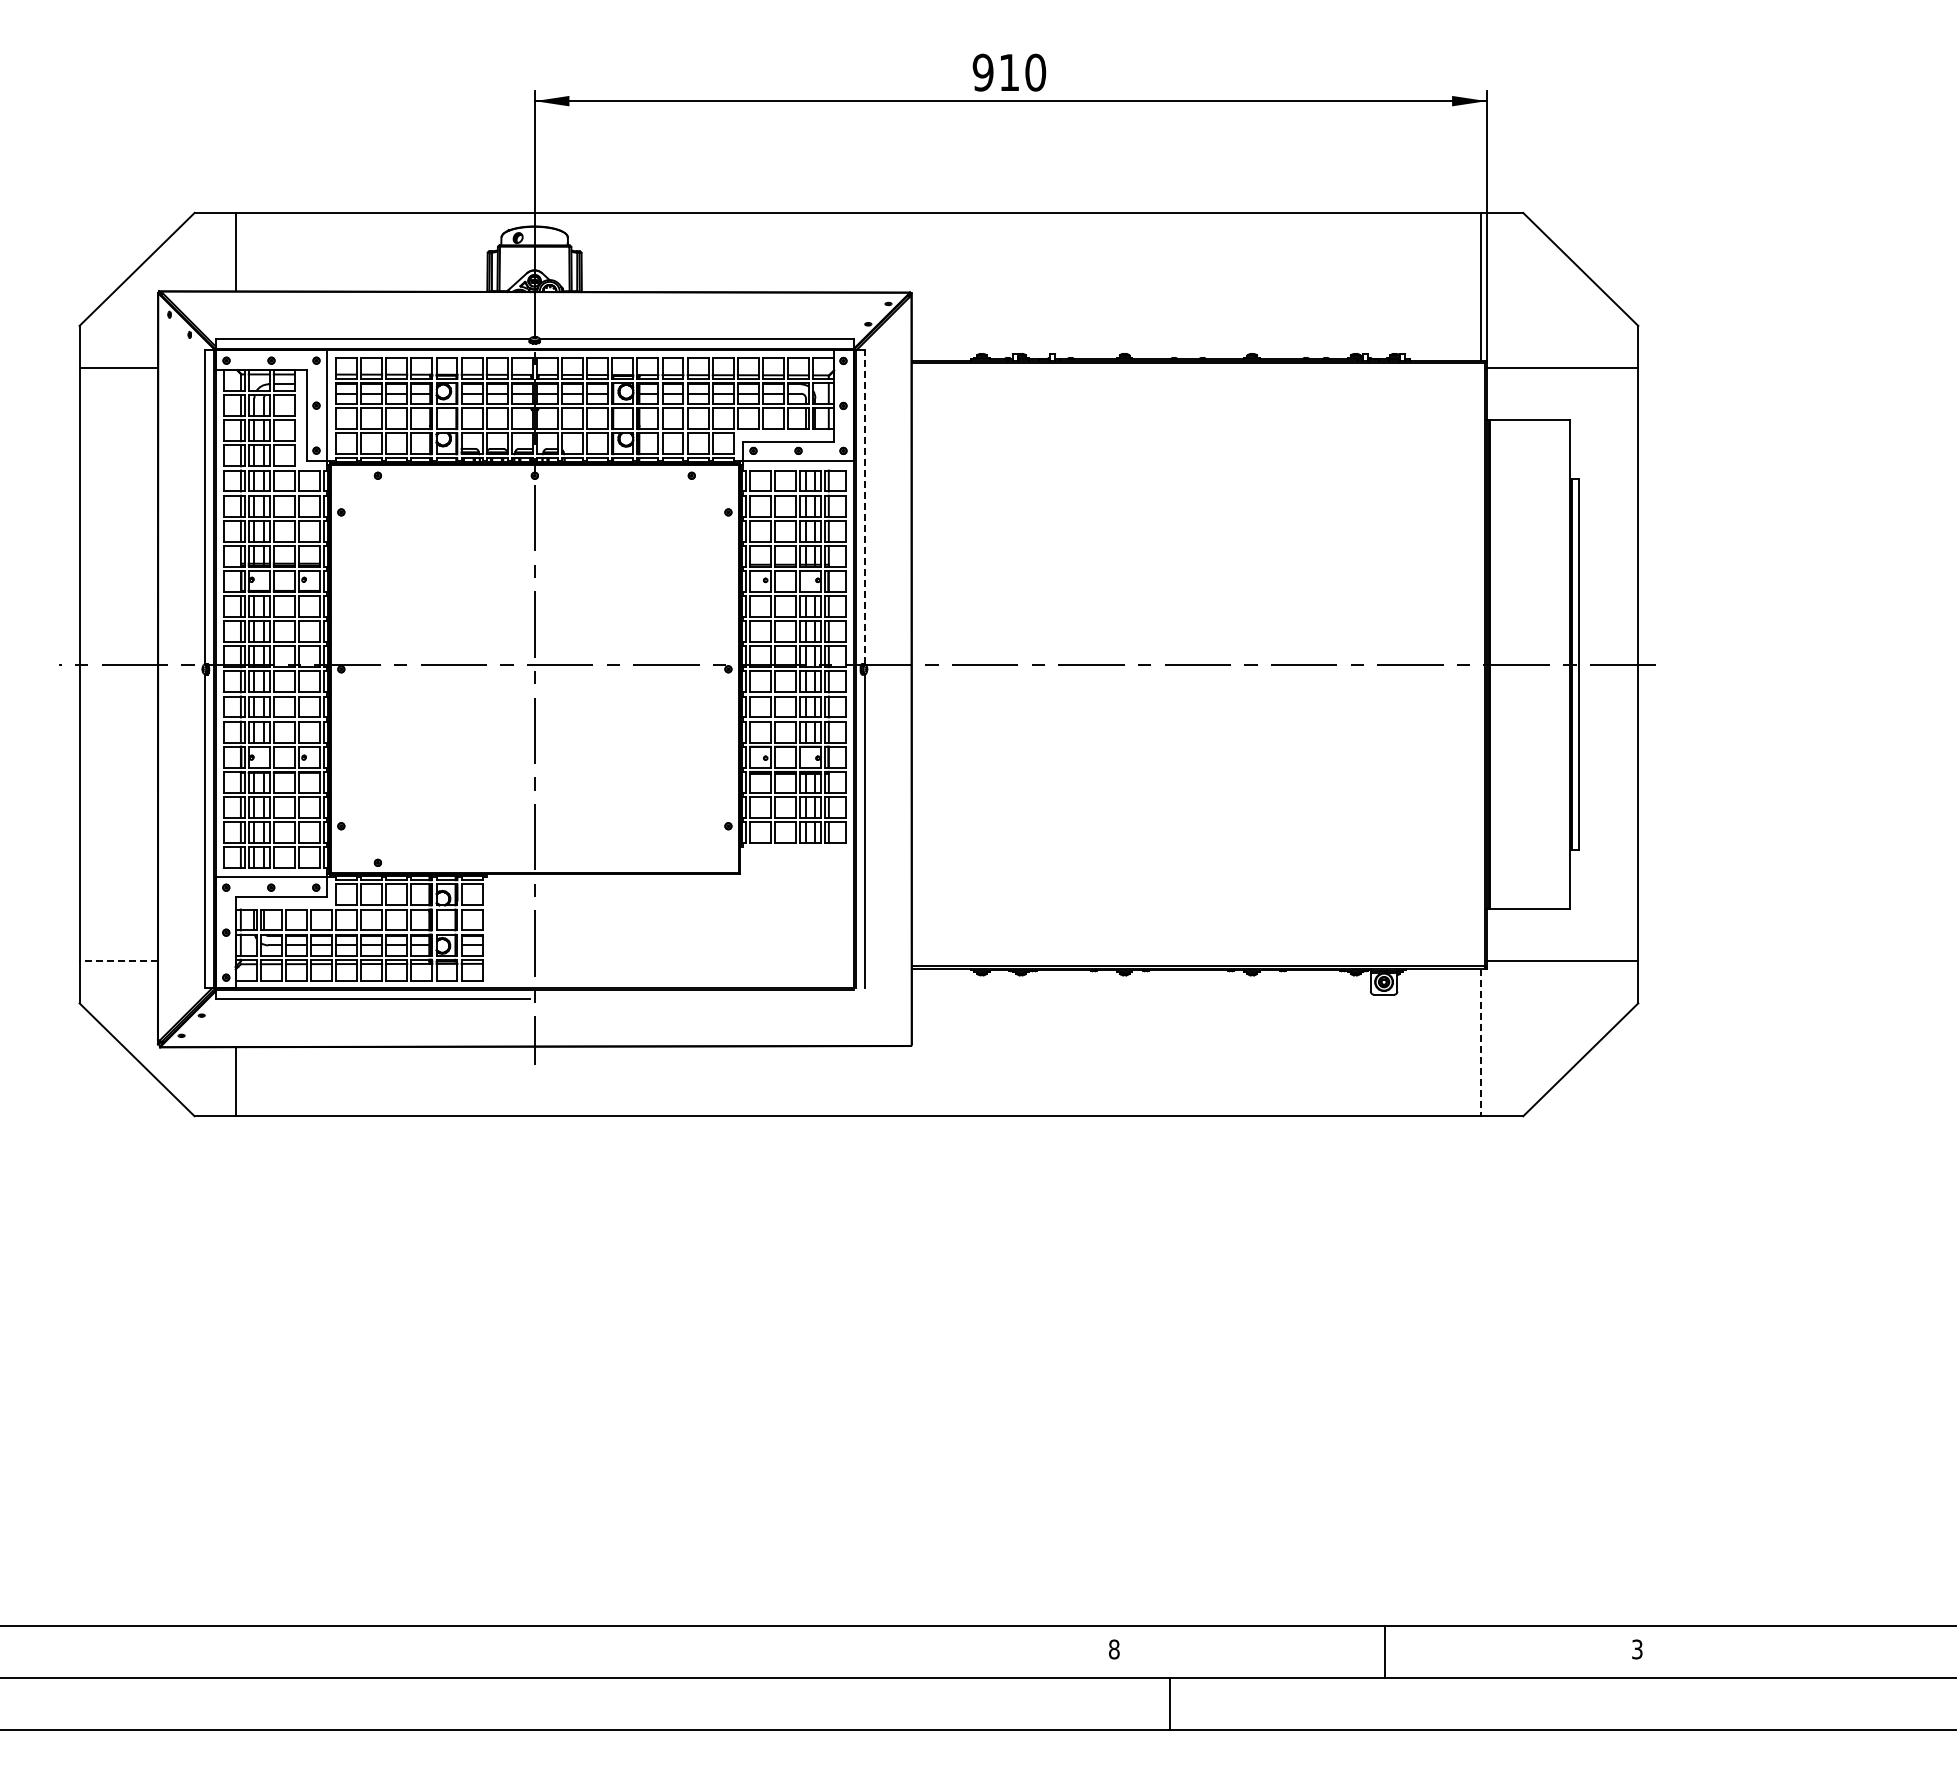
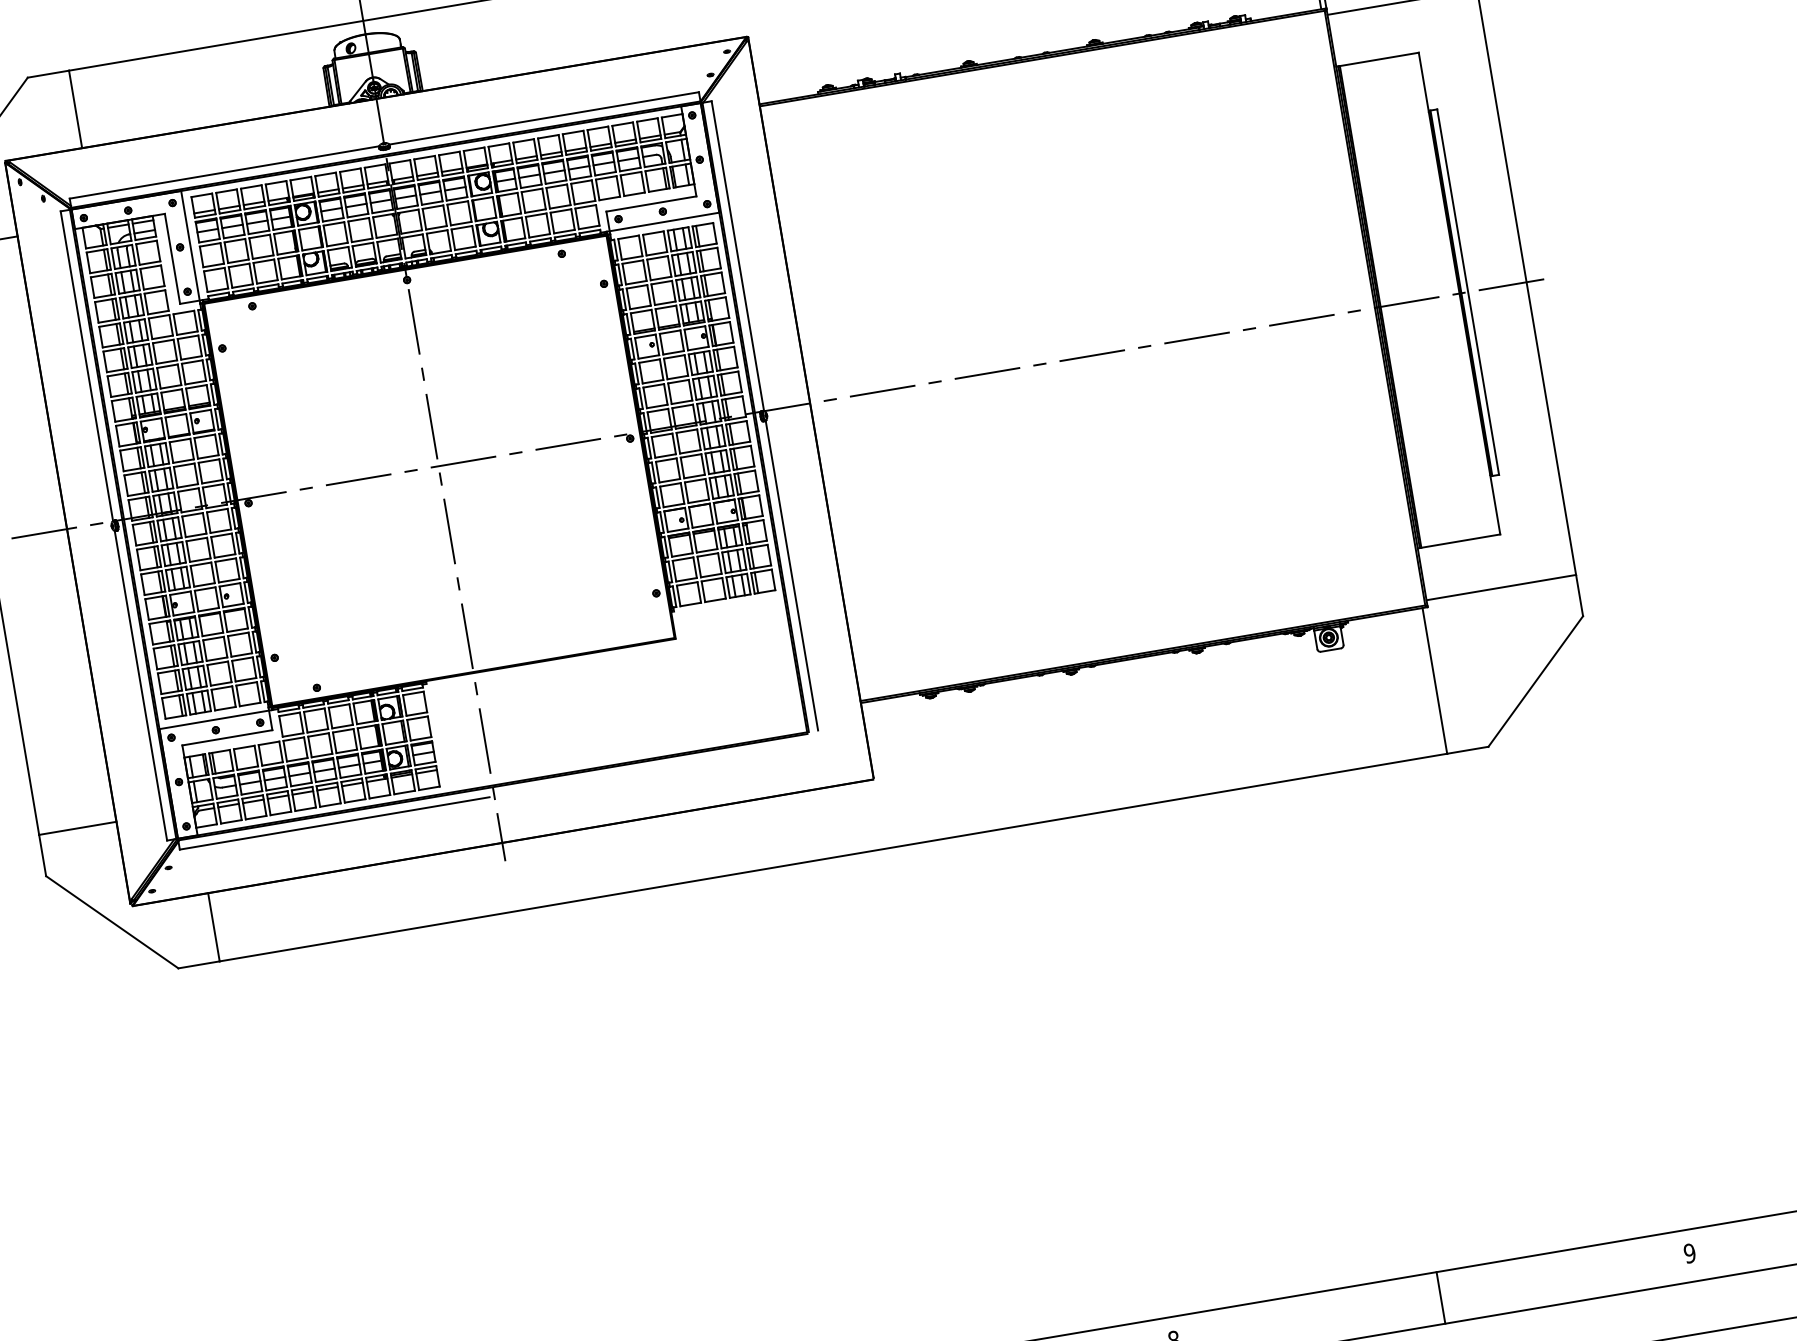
line: (865, 506) -> (738, 255), dashed -> solid
line: (118, 961) -> (77, 828), dashed -> solid
line: (1481, 1042) -> (1434, 680), dashed -> solid
text: (1636, 1649) -> (1689, 1253), 3 -> 9

